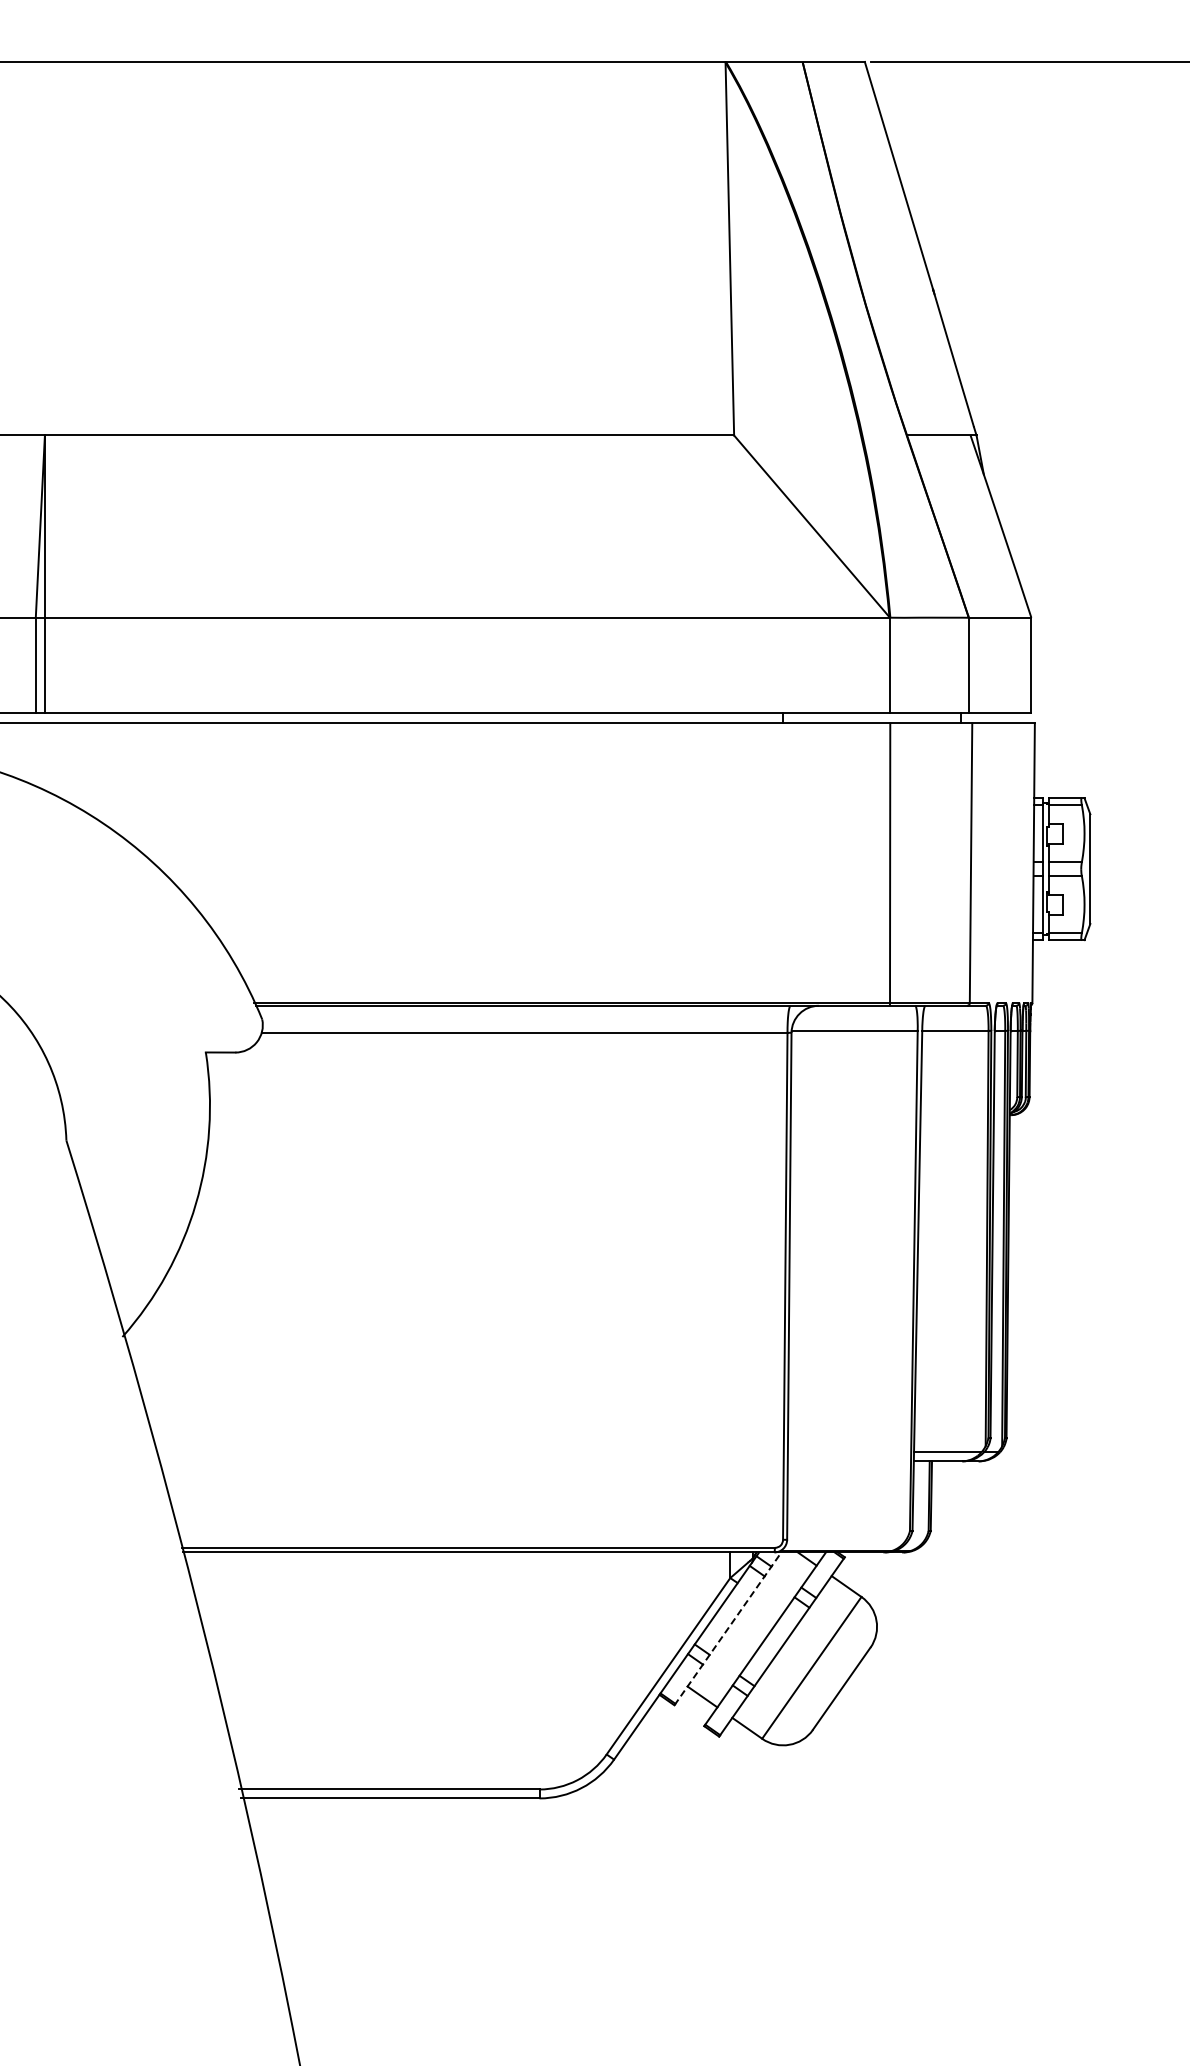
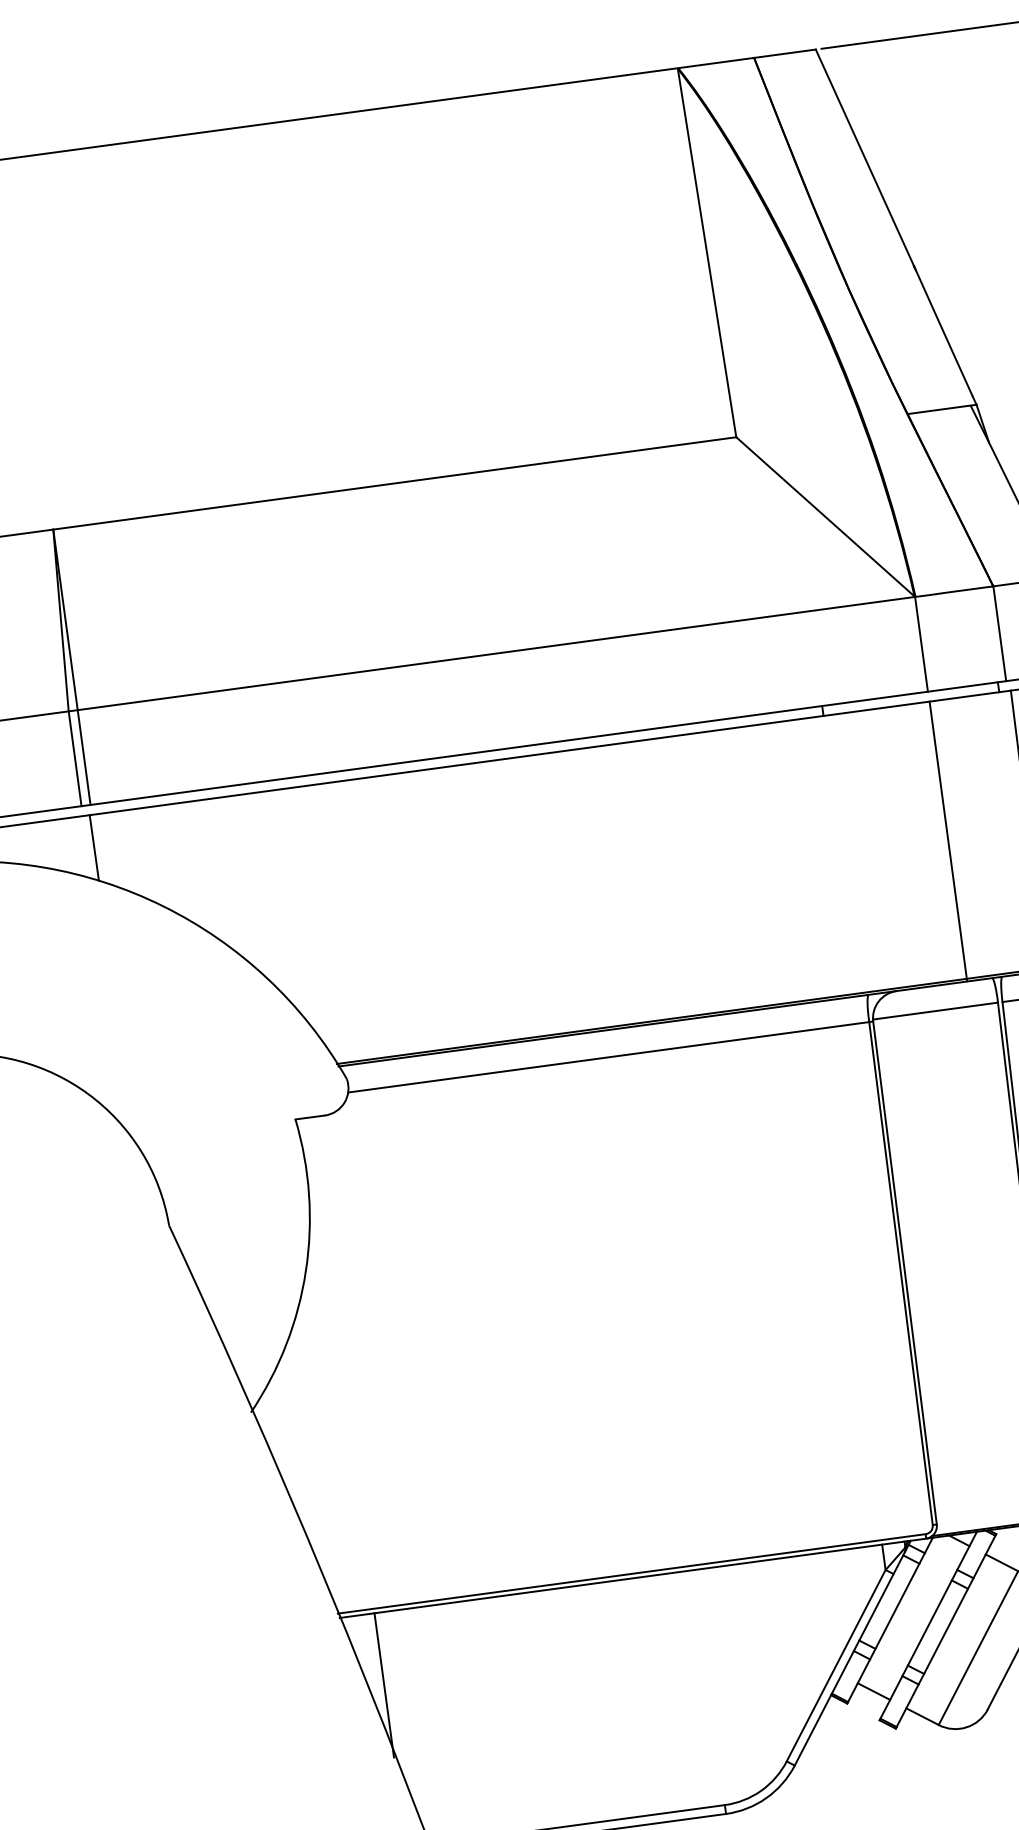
line: (42, 756) -> (93, 848), added
line: (218, 1624) -> (384, 1684), added
line: (728, 1628) -> (890, 1620), dashed -> solid

